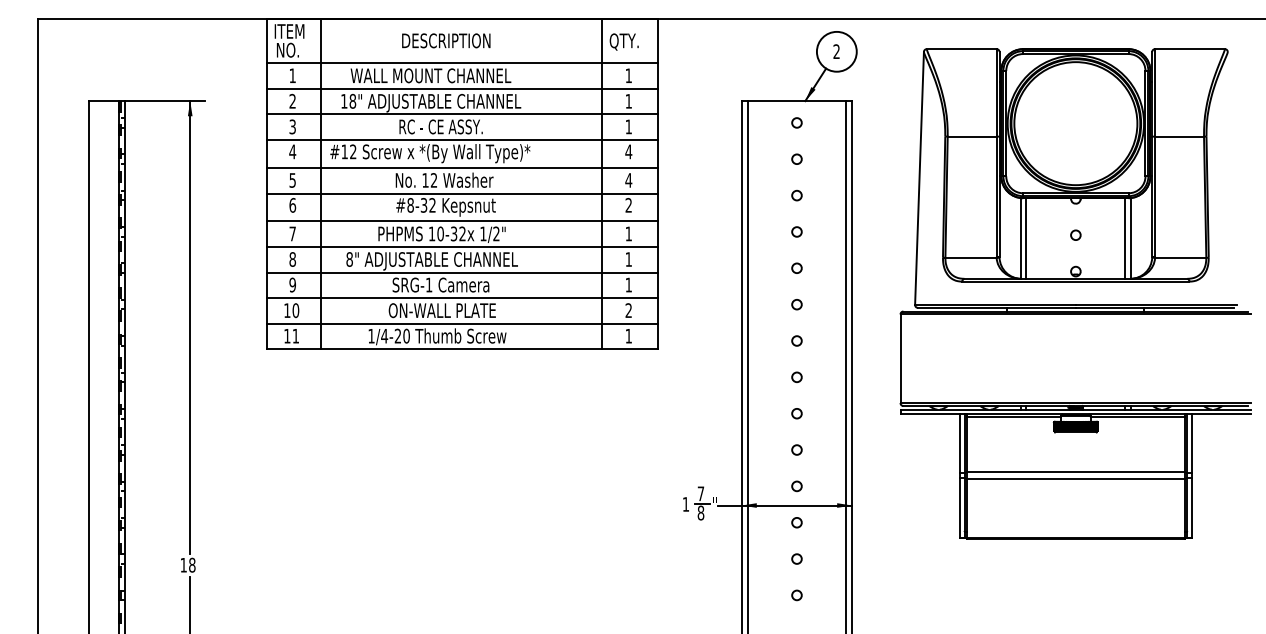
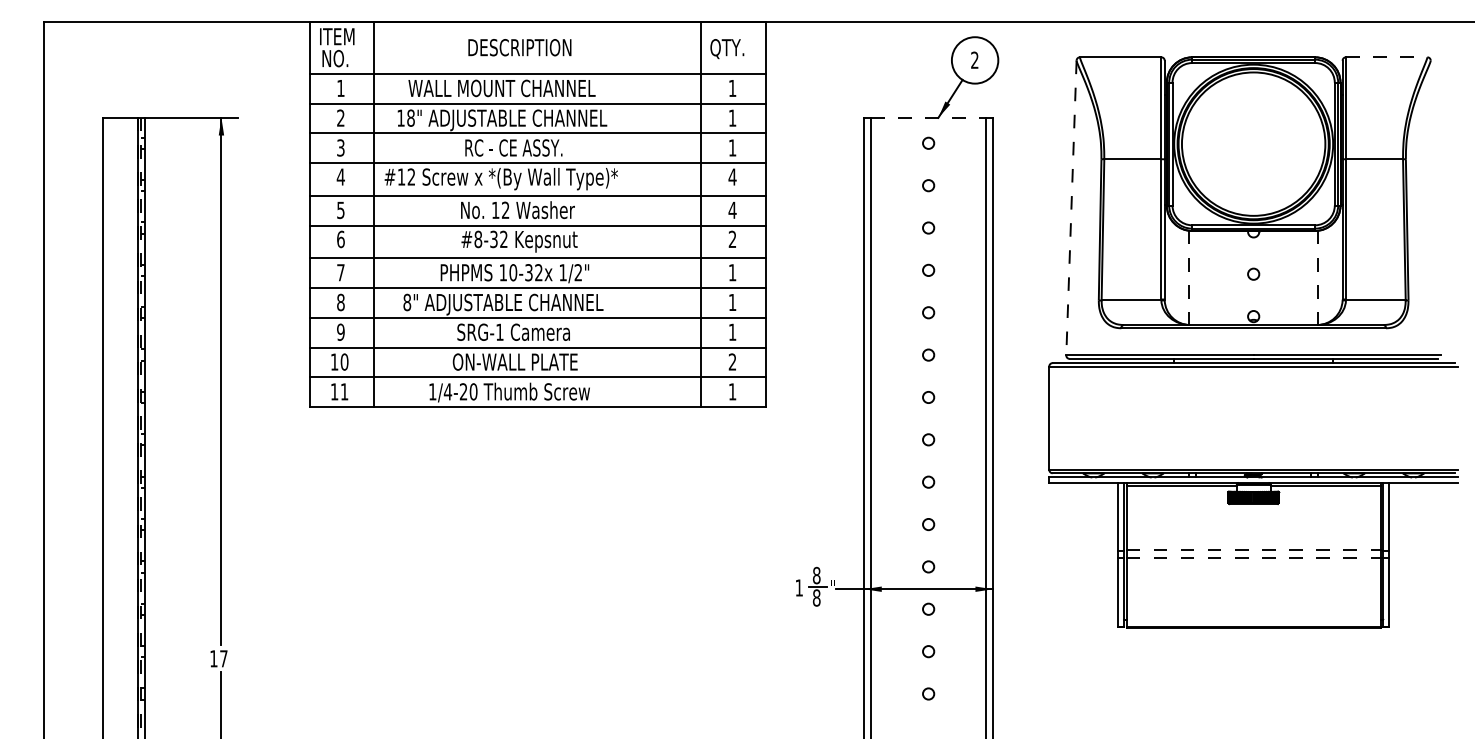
line: (1189, 49) -> (1386, 57), solid -> dashed
line: (796, 100) -> (928, 117), solid -> dashed
line: (919, 178) -> (1071, 208), solid -> dashed
line: (1020, 238) -> (1189, 278), solid -> dashed
line: (1025, 238) -> (1195, 278), removed
line: (1125, 238) -> (1311, 278), removed
line: (1131, 238) -> (1318, 278), solid -> dashed
line: (1076, 472) -> (1254, 550), solid -> dashed
line: (1076, 478) -> (1254, 557), solid -> dashed
text: (700, 493) -> (816, 575), 7 -> 8
text: (191, 564) -> (223, 658), 18 -> 17

